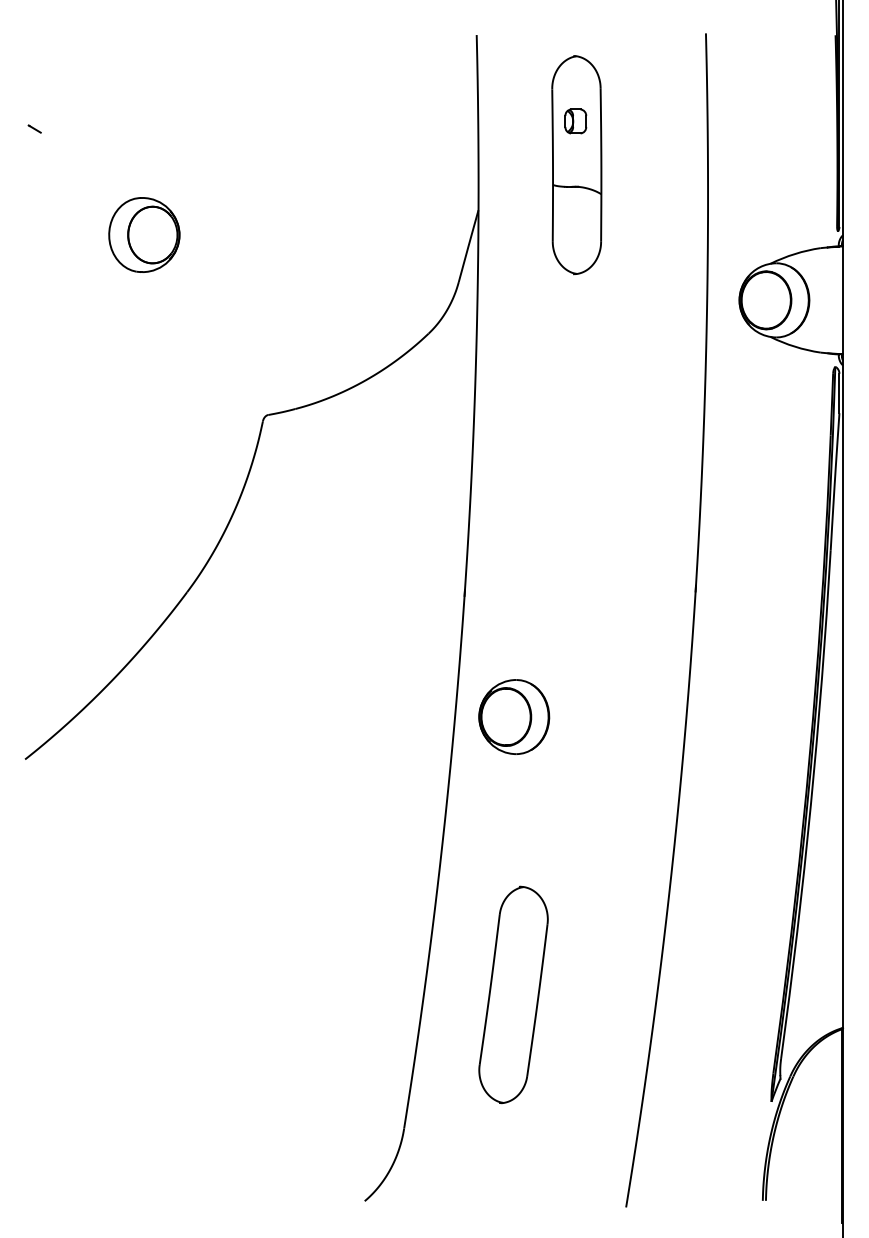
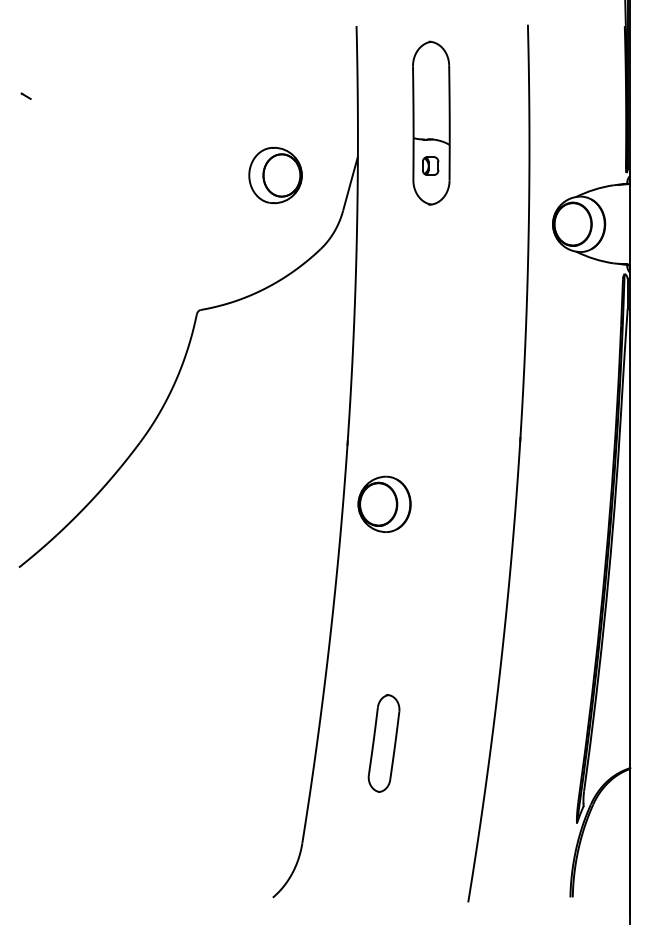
part: (575, 121) -> (430, 166), moved
part: (144, 234) -> (275, 175), moved
part: (514, 716) -> (384, 503), moved
part: (513, 994) -> (384, 743), size x0.6

